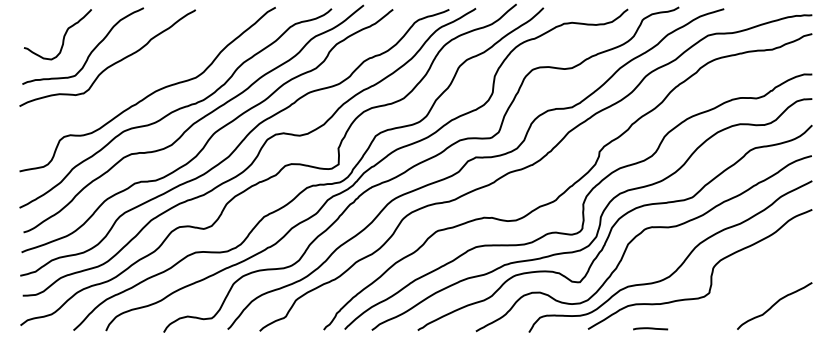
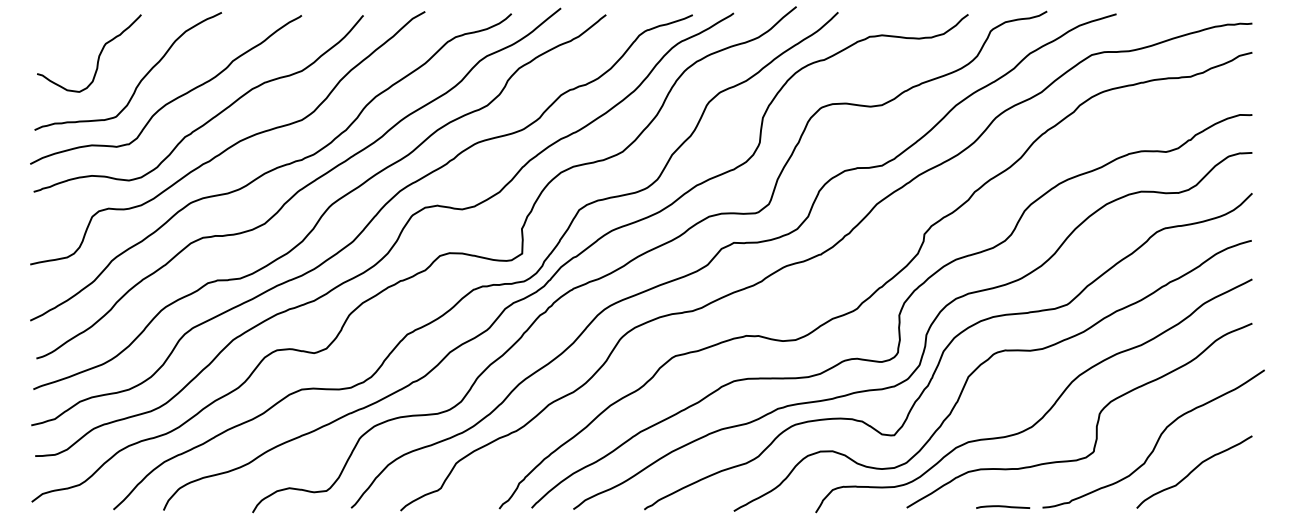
curve: (137, 75) -> (212, 116), added
curve: (750, 284) -> (1157, 438), added

